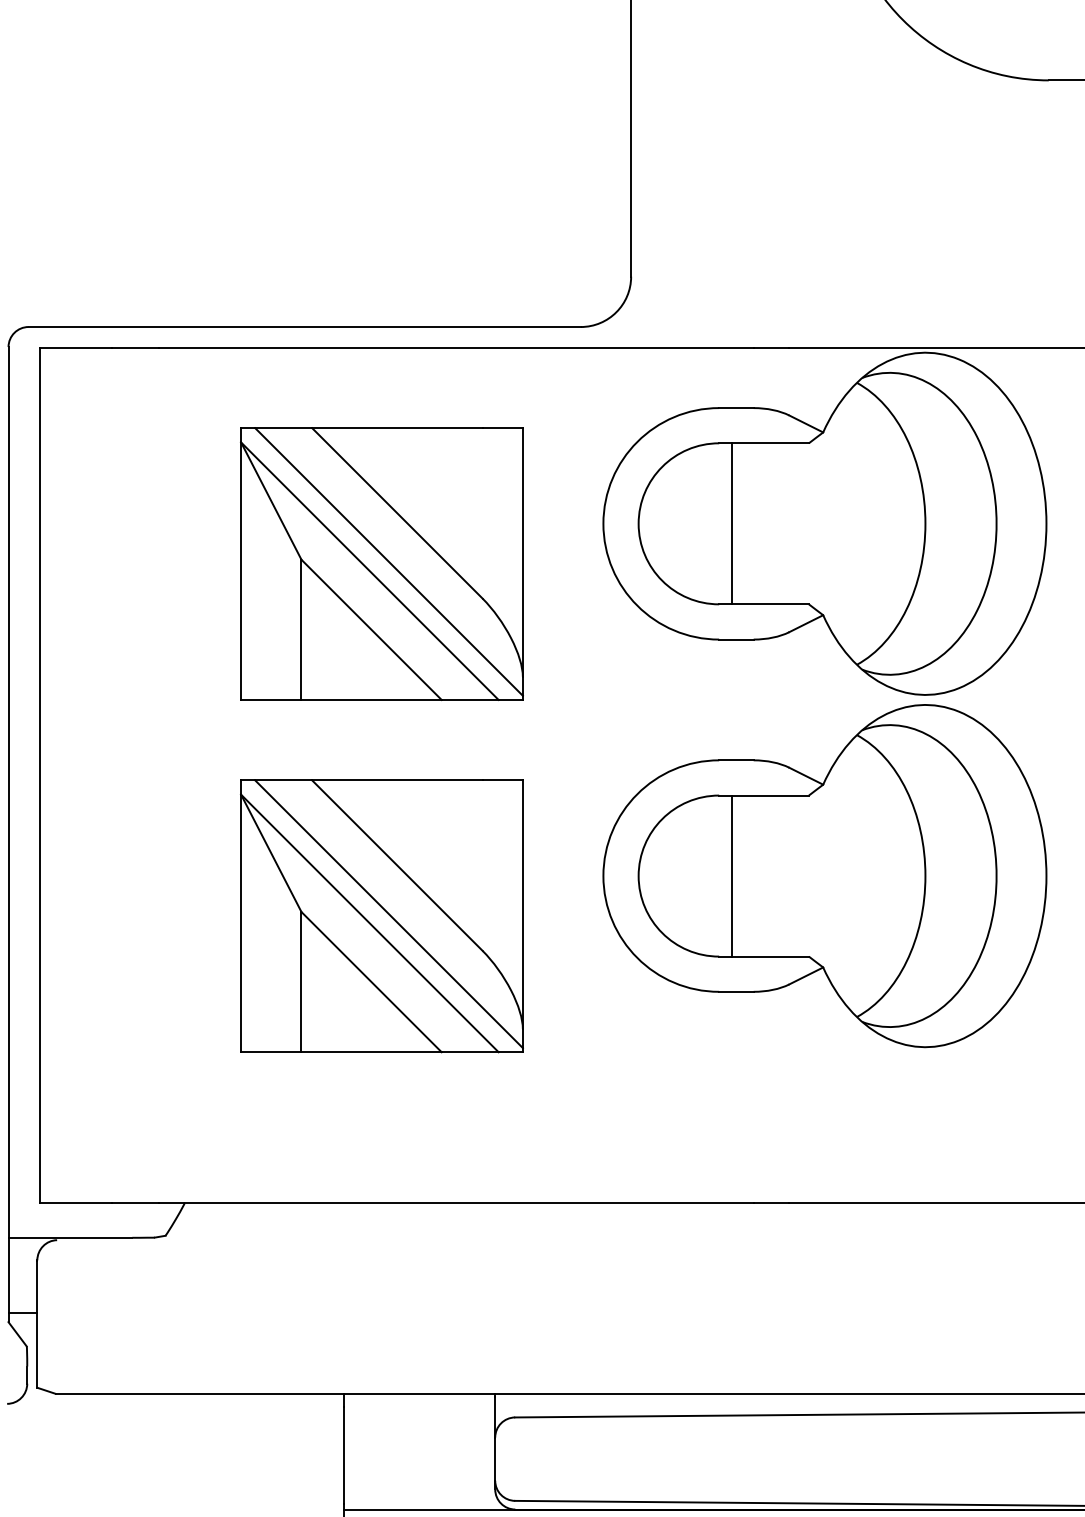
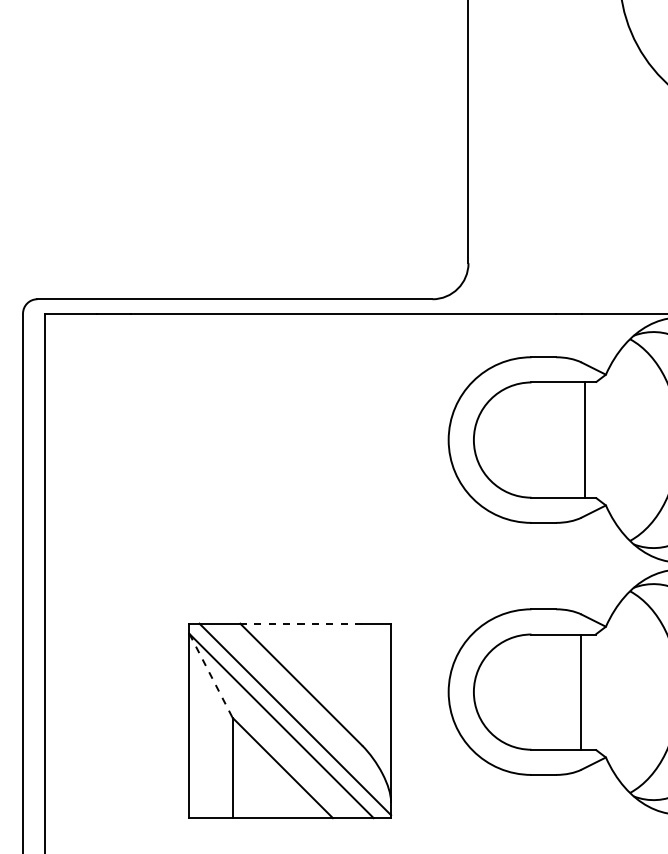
line: (732, 523) -> (585, 439), moved
part: (381, 563) -> (289, 468), removed
line: (396, 780) -> (300, 623), solid -> dashed
line: (271, 853) -> (211, 675), solid -> dashed
line: (732, 875) -> (581, 691), moved

